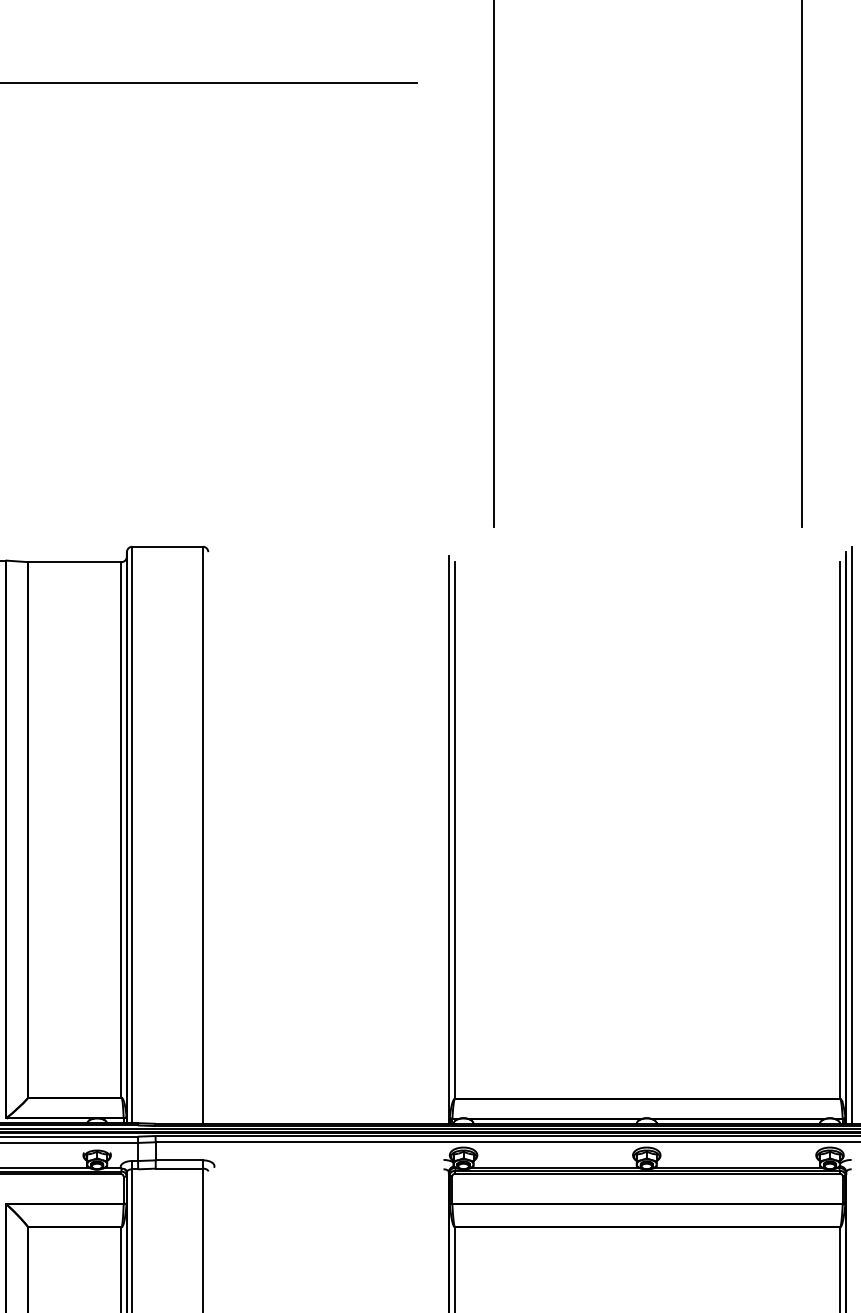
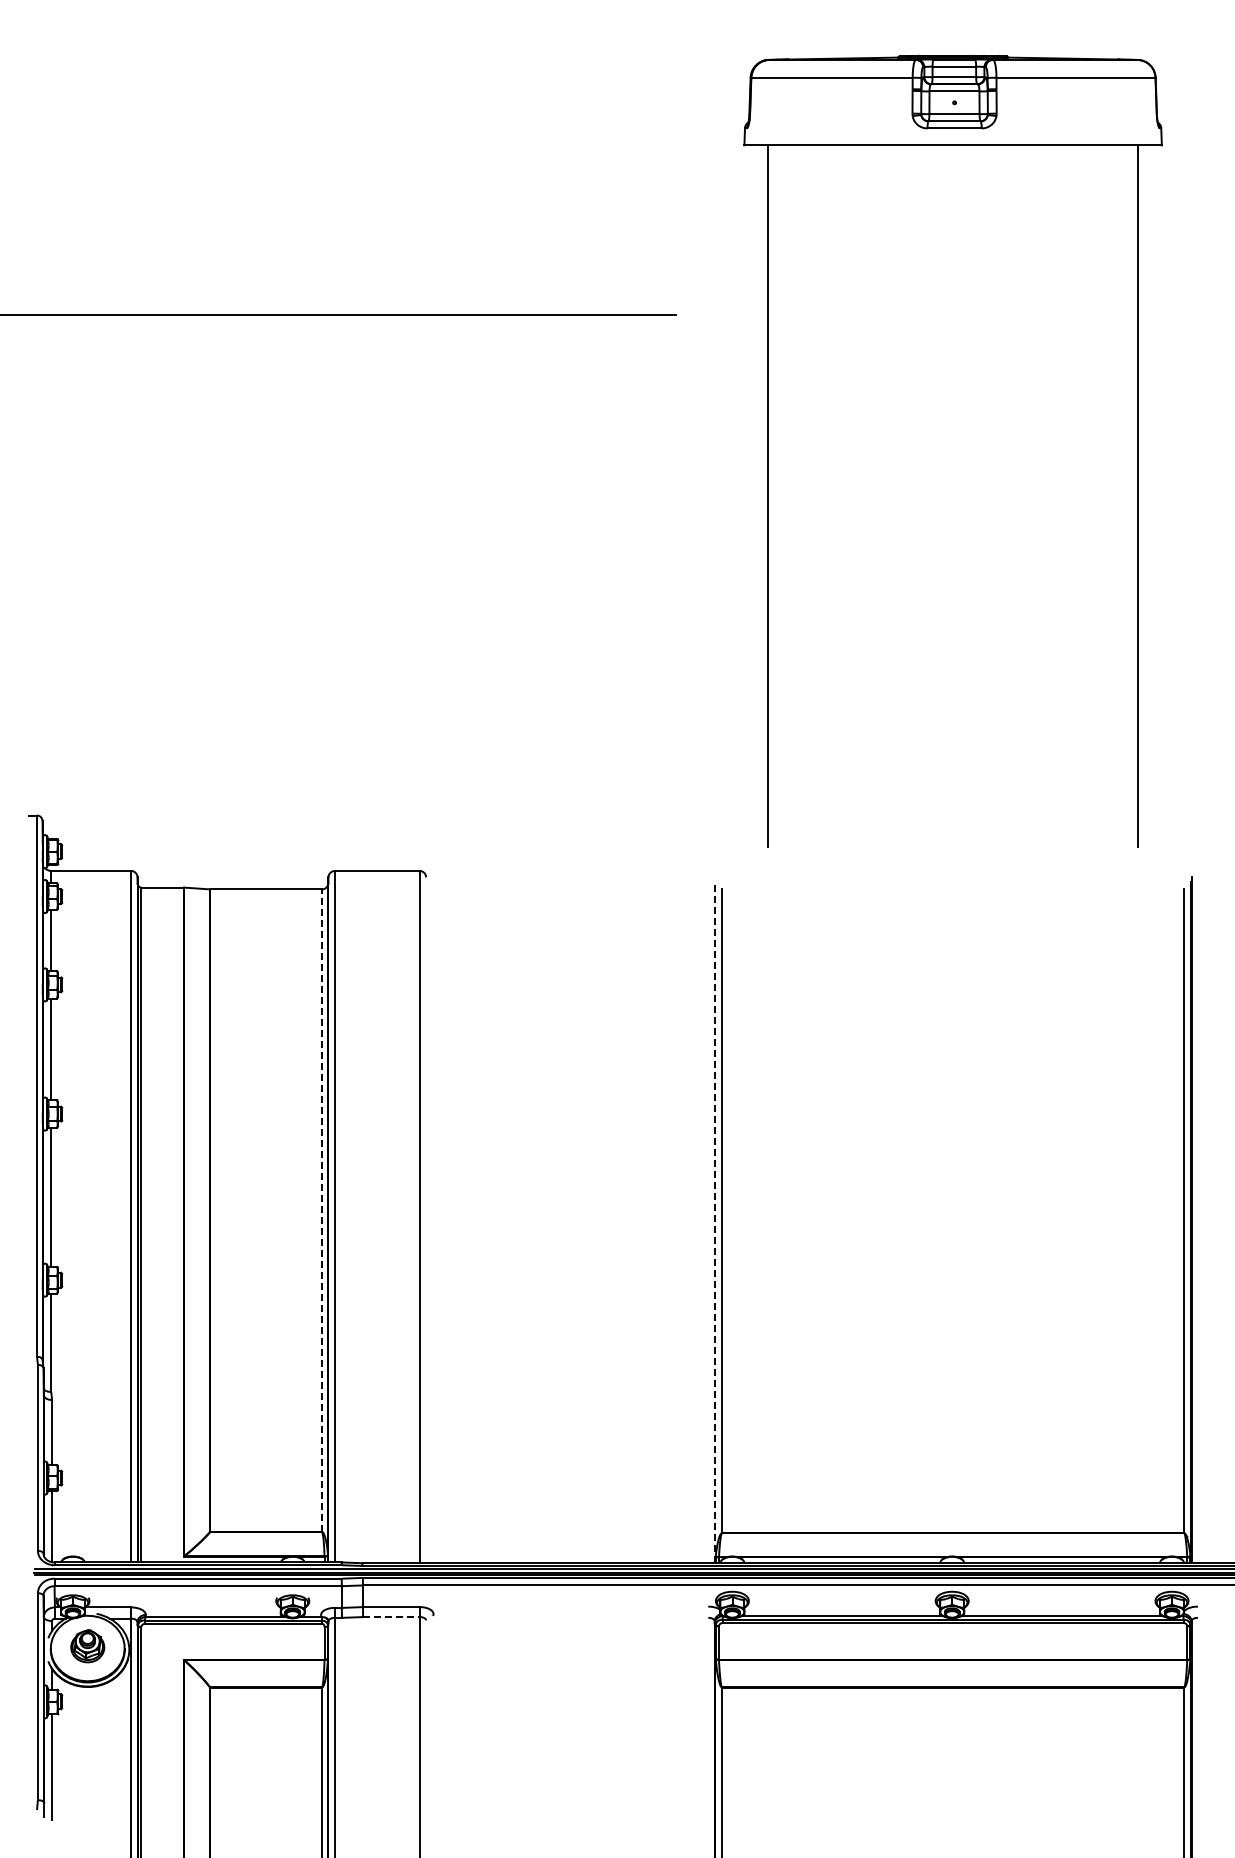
line: (121, 829) -> (321, 1210), solid -> dashed
line: (851, 834) -> (1197, 1216), removed
line: (448, 839) -> (714, 1222), solid -> dashed
line: (179, 1169) -> (391, 1617), solid -> dashed

